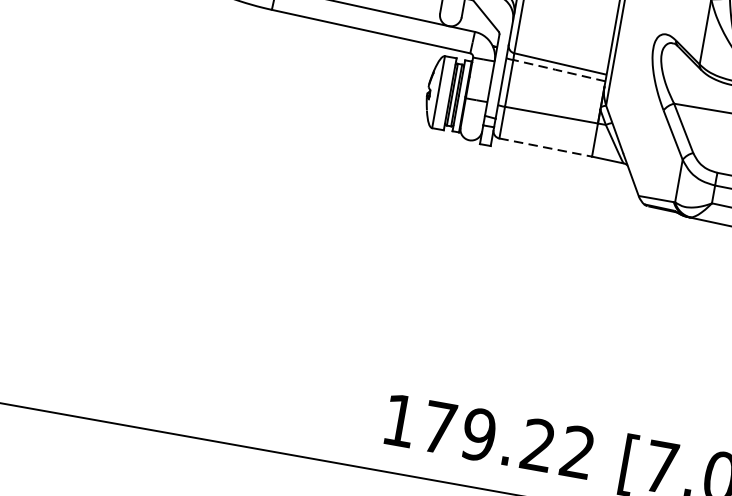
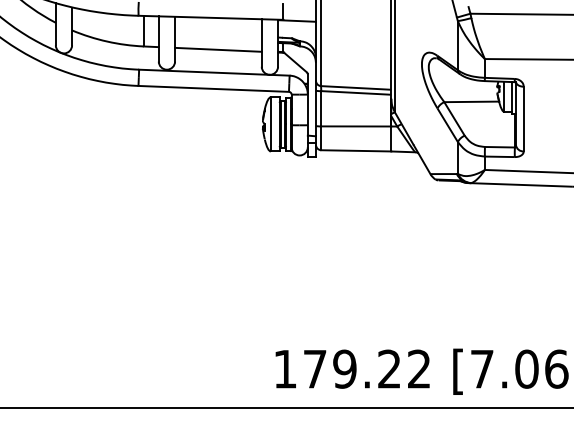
line: (558, 69) -> (355, 92), dashed -> solid
line: (546, 147) -> (356, 150), dashed -> solid

